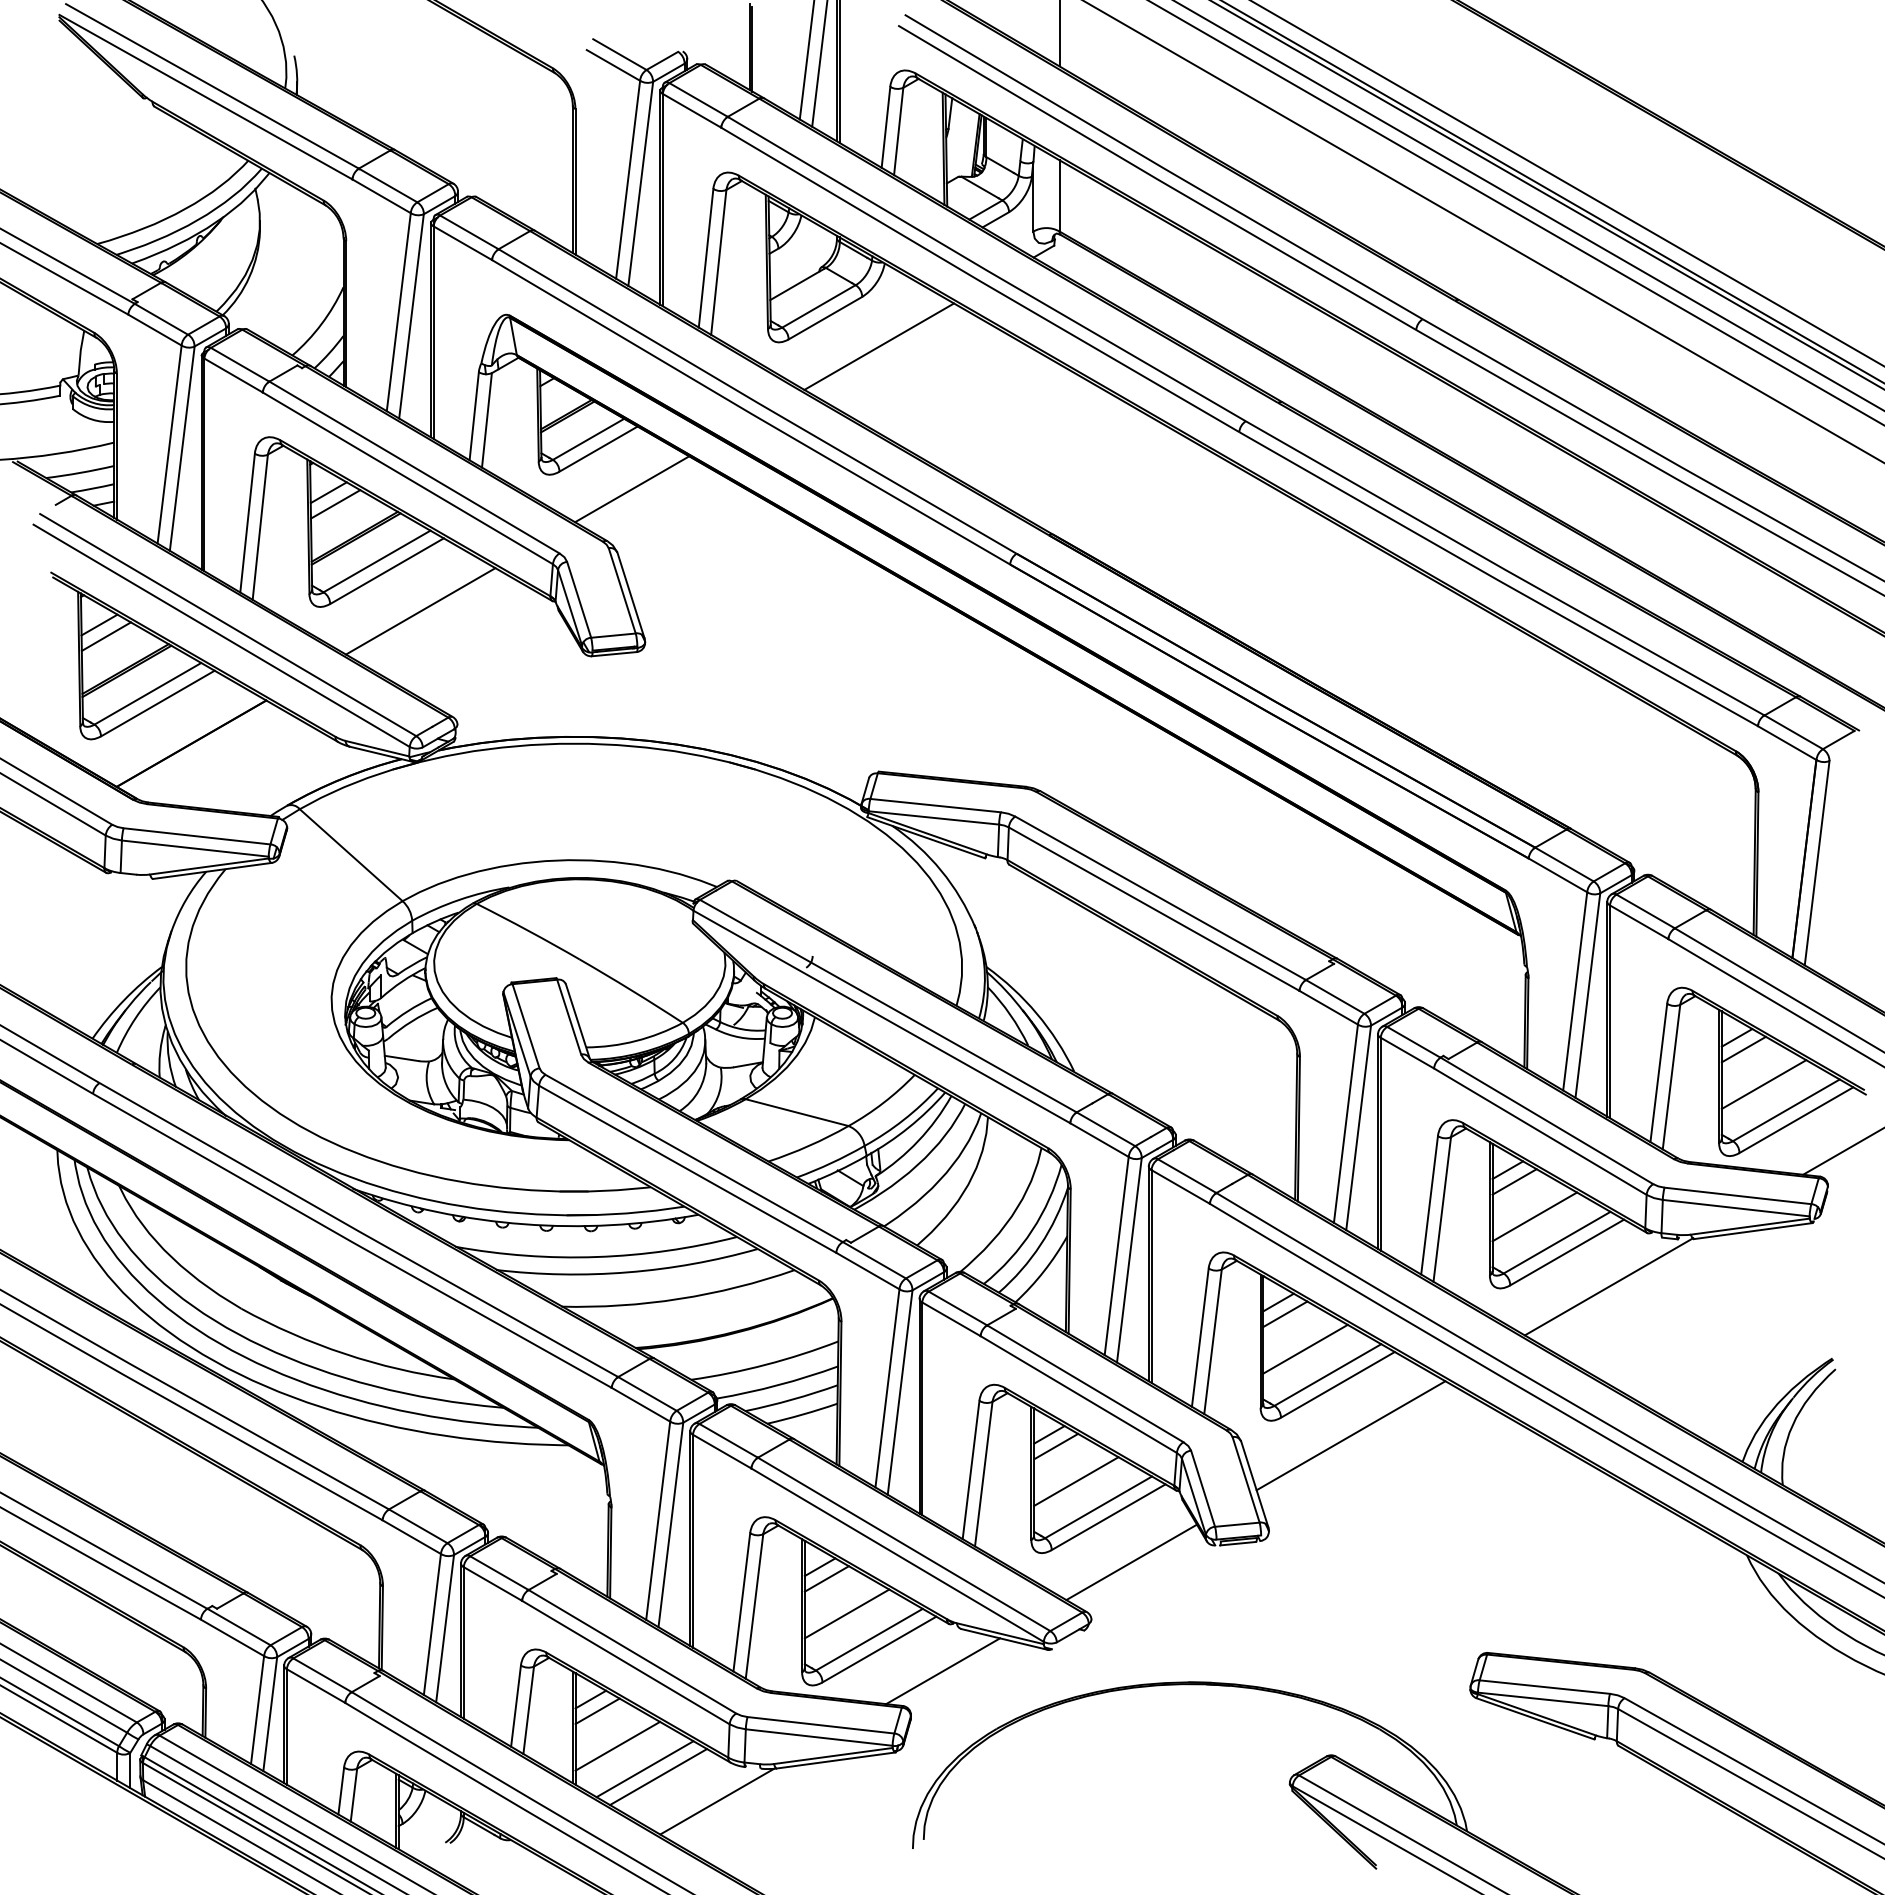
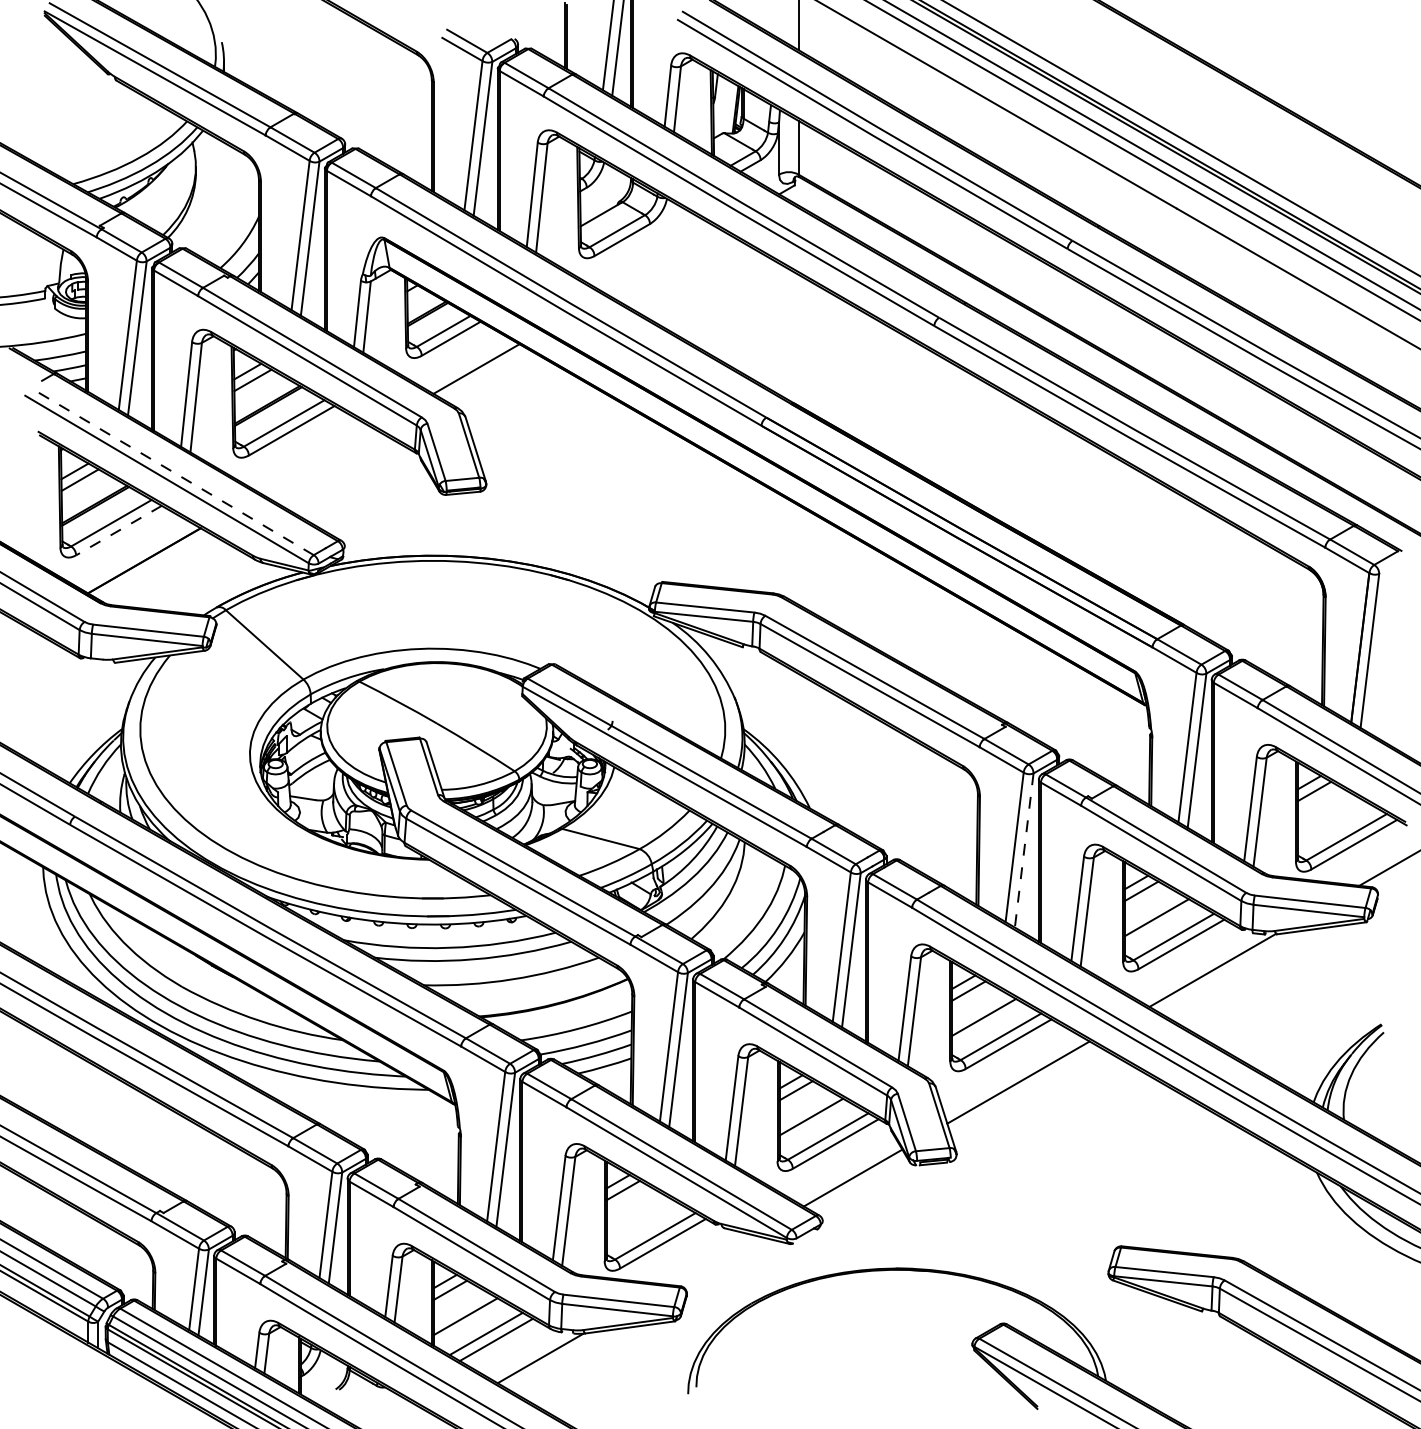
line: (878, 346) -> (662, 261), removed
line: (420, 611) -> (316, 461), removed
line: (227, 624) -> (171, 470), solid -> dashed
line: (157, 703) -> (118, 530), solid -> dashed
line: (1763, 1084) -> (1329, 817), removed
line: (1358, 1127) -> (1024, 850), solid -> dashed
line: (846, 1613) -> (638, 1216), removed
line: (943, 1671) -> (711, 1260), removed

